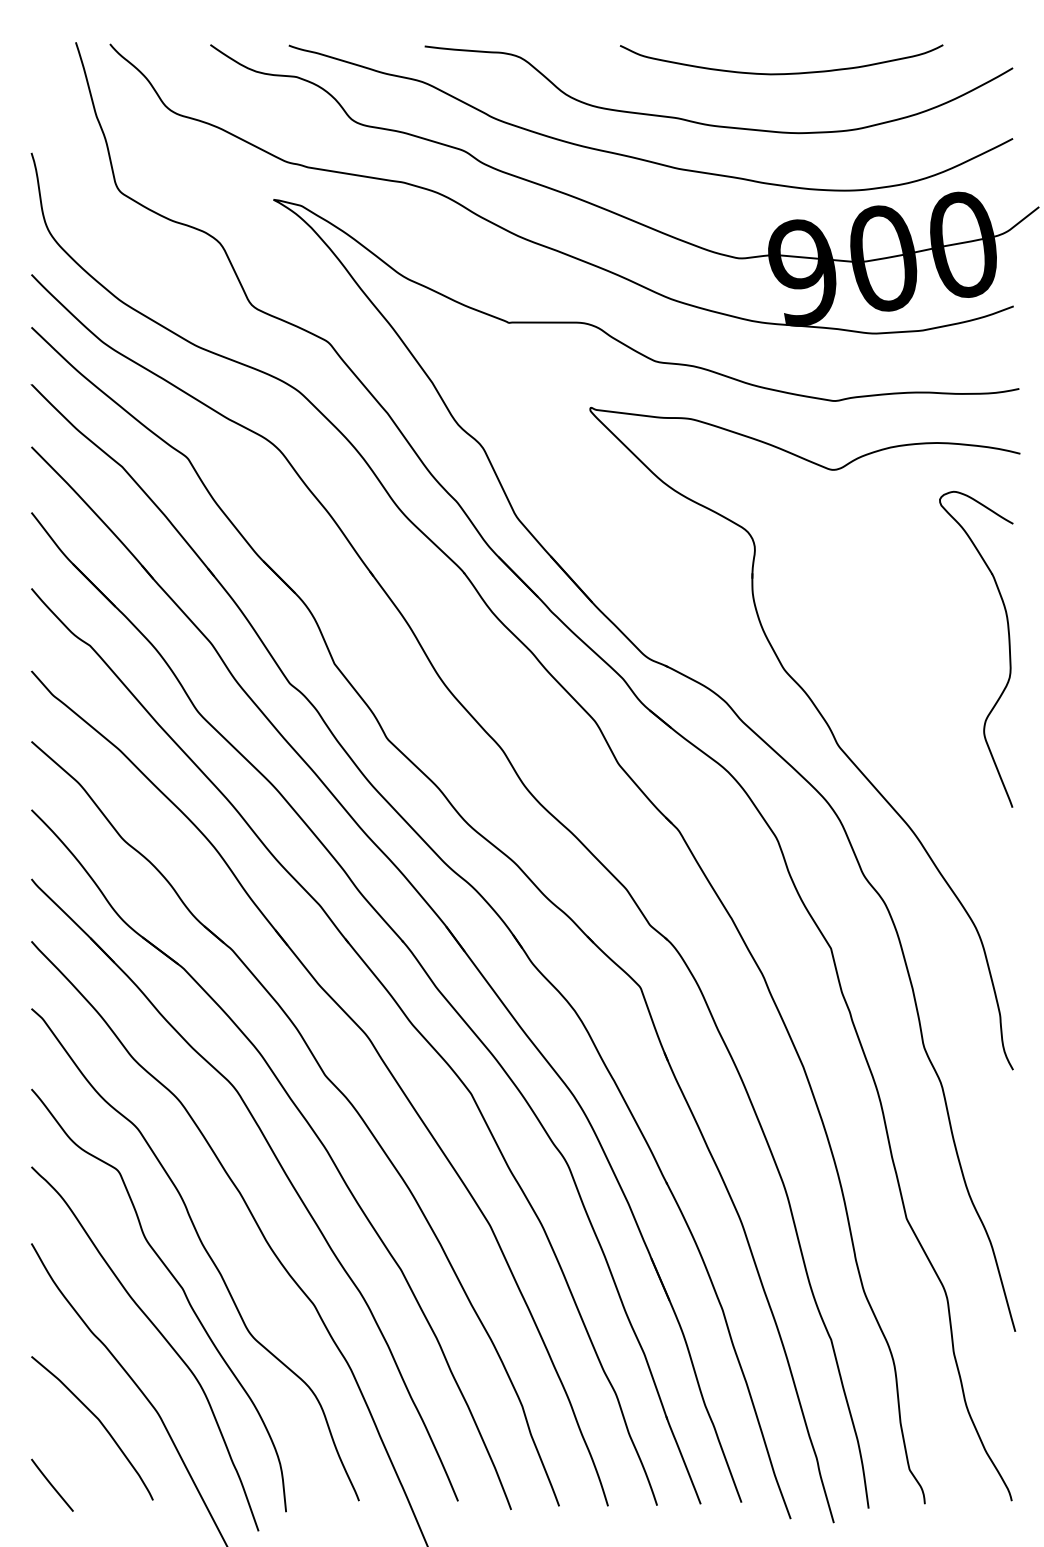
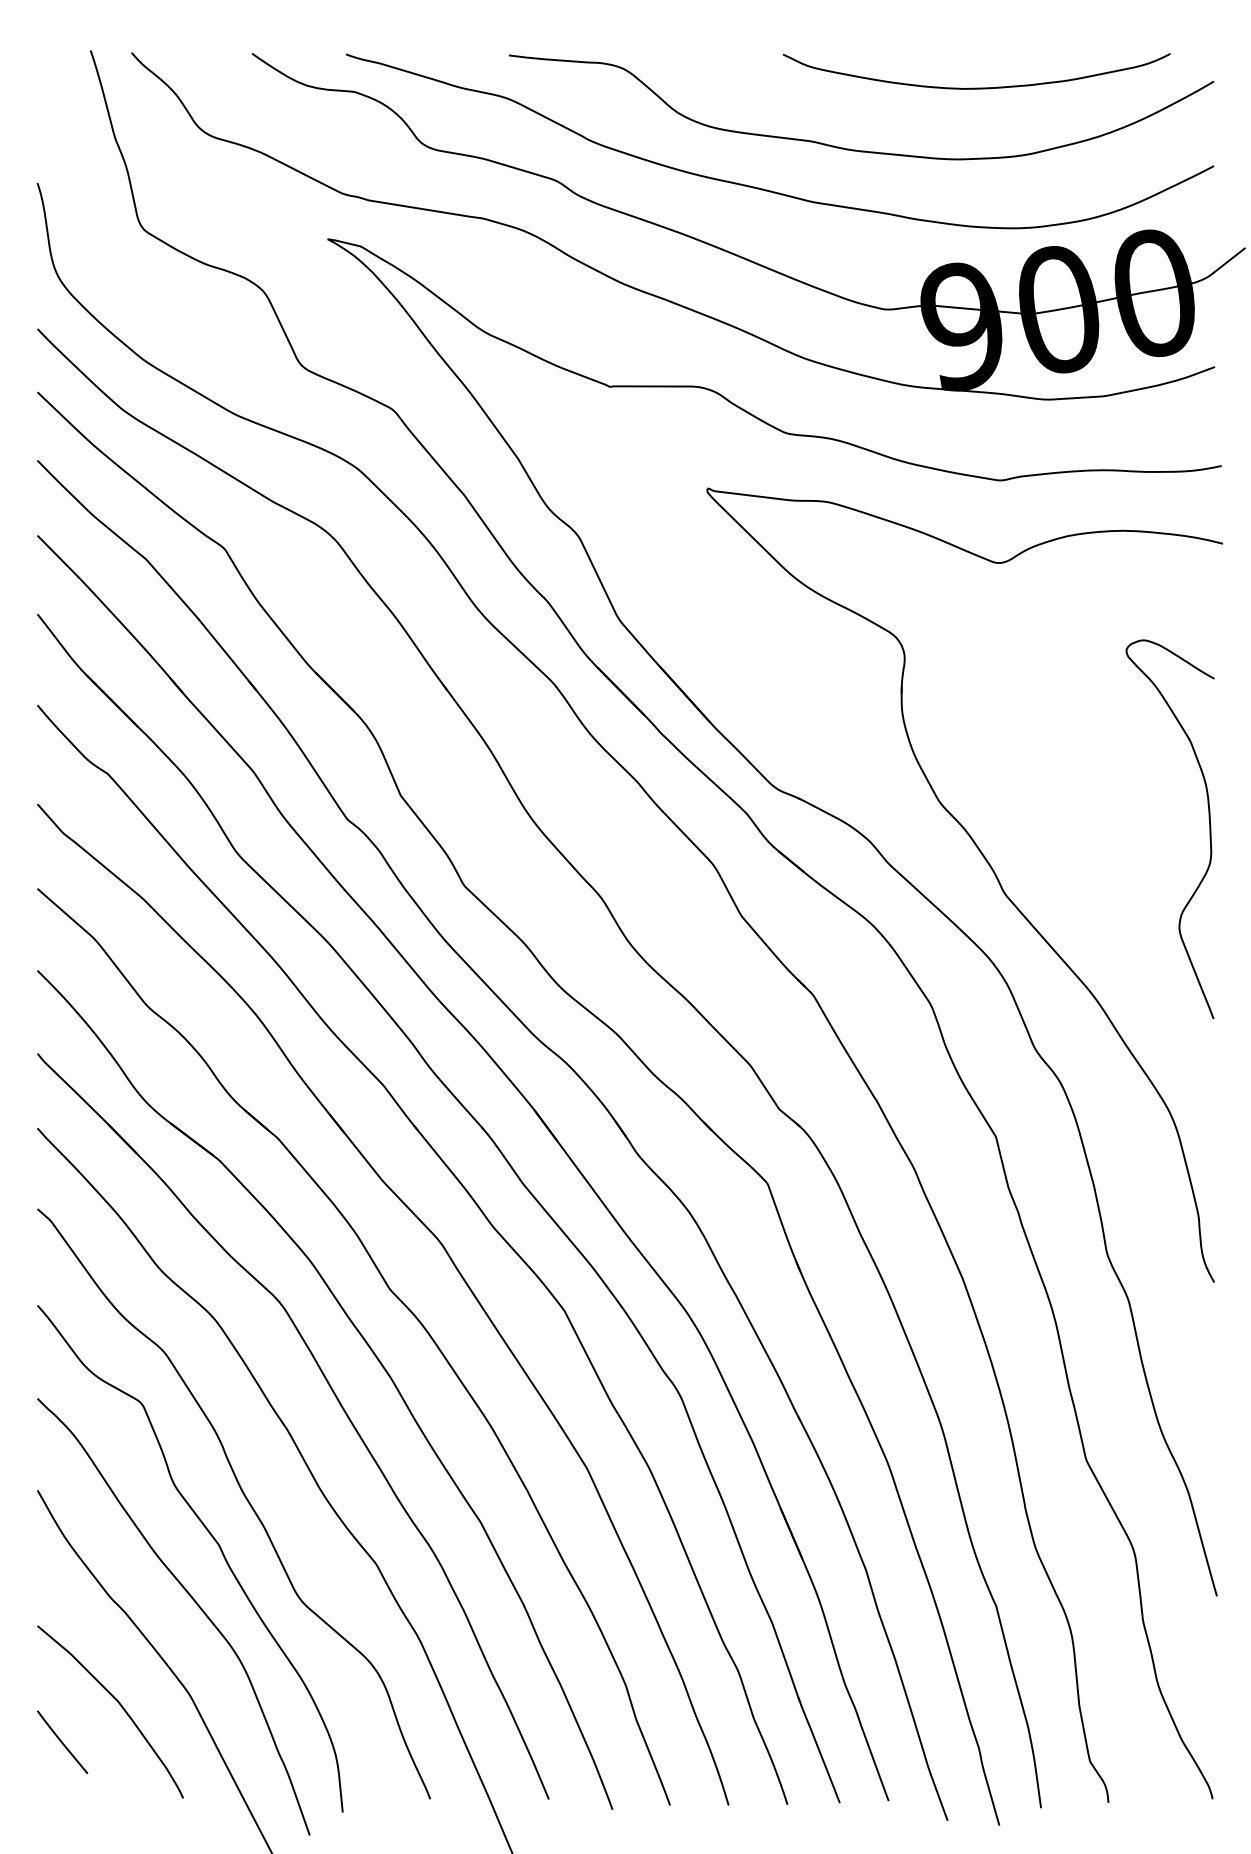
curve: (781, 73) -> (976, 87), moved
part: (1009, 648) -> (1209, 828), moved
line: (52, 1485) -> (62, 1742), moved

